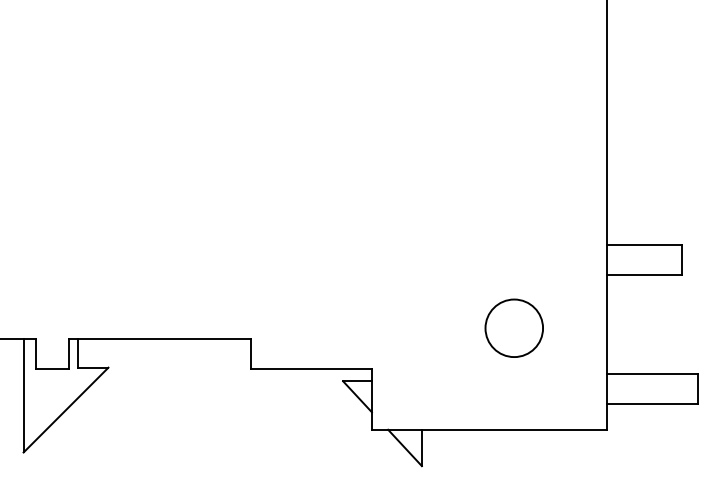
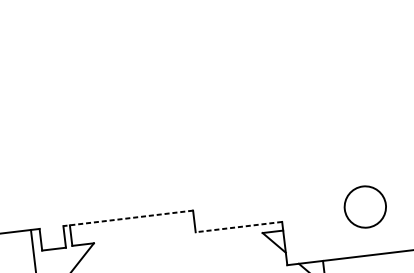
circle: (513, 327) -> (364, 206), moved
line: (159, 338) -> (127, 218), solid -> dashed
line: (311, 369) -> (239, 227), solid -> dashed

